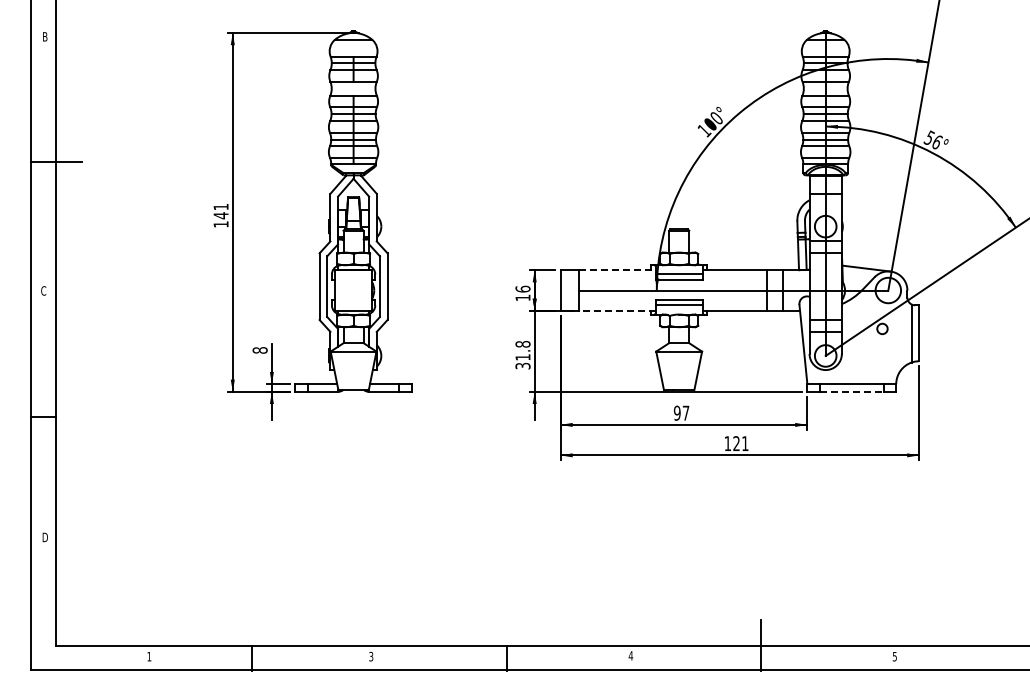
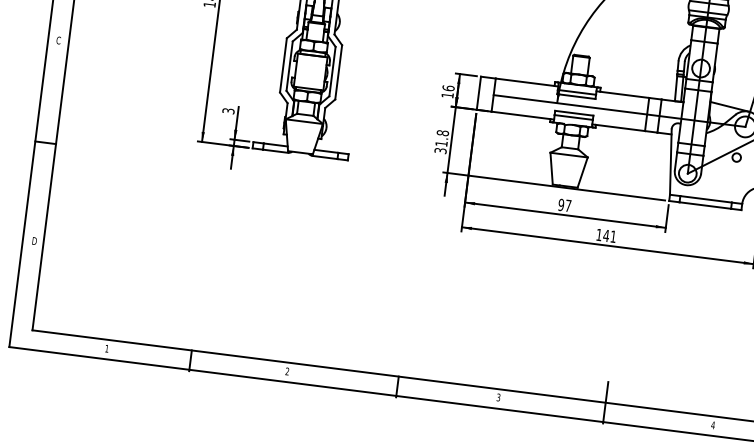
line: (617, 270) -> (527, 82), dashed -> solid
line: (616, 310) -> (522, 115), dashed -> solid
text: (259, 350) -> (228, 111), 8 -> 3
line: (851, 391) -> (705, 205), dashed -> solid
text: (736, 443) -> (606, 235), 121 -> 141
text: (630, 655) -> (498, 397), 4 -> 3
text: (371, 656) -> (287, 371), 3 -> 2
text: (894, 656) -> (712, 425), 5 -> 4

